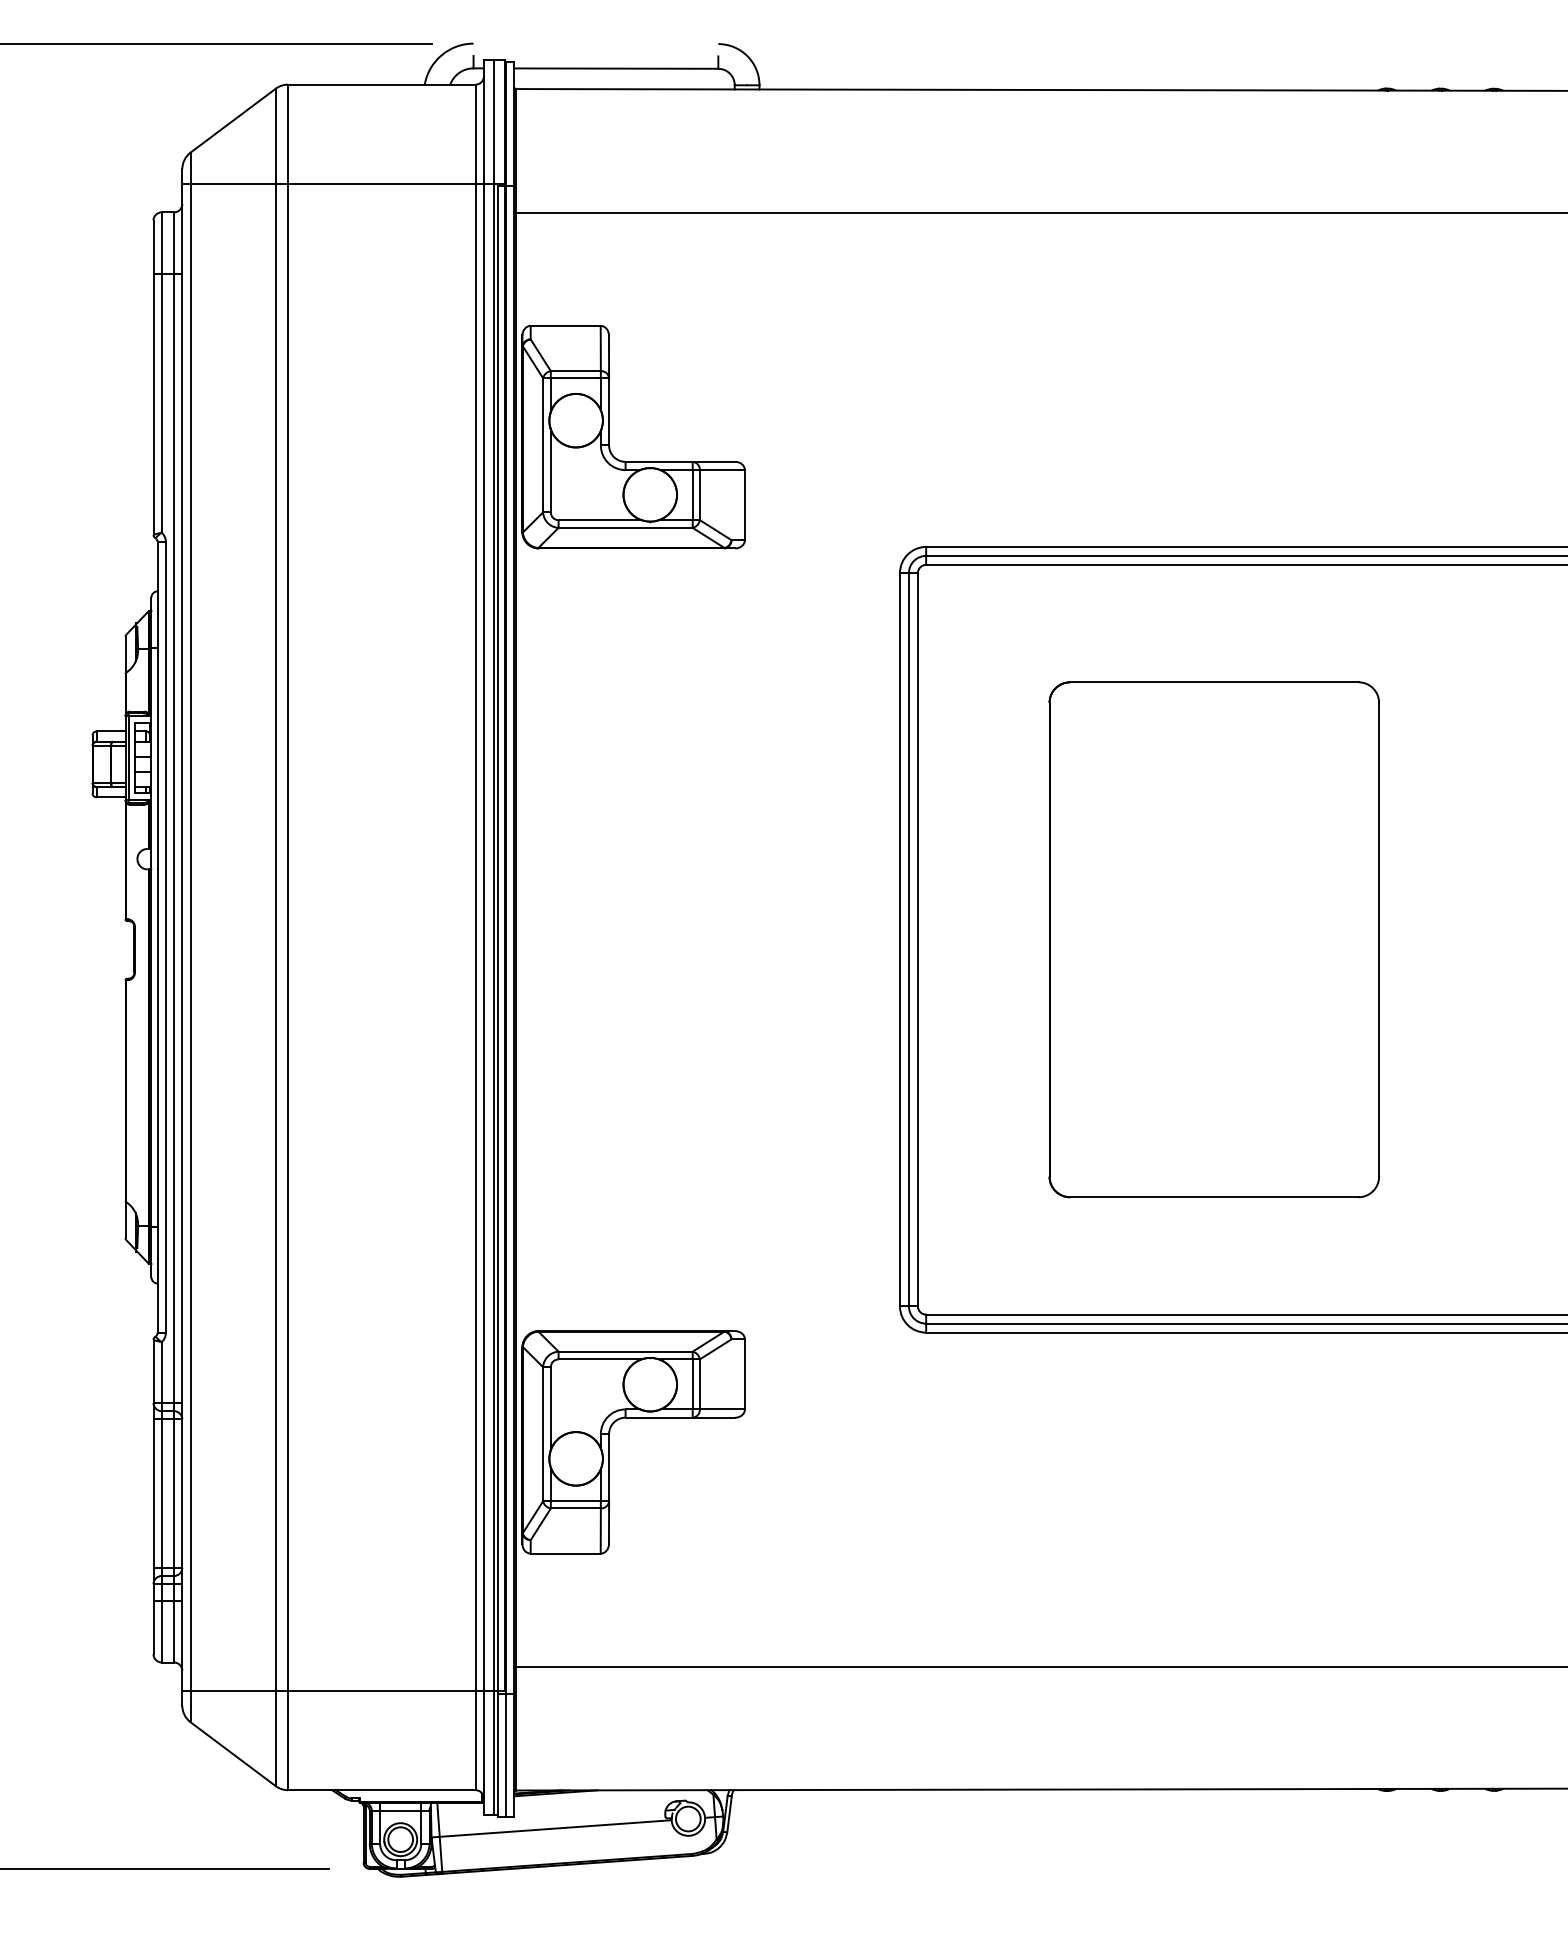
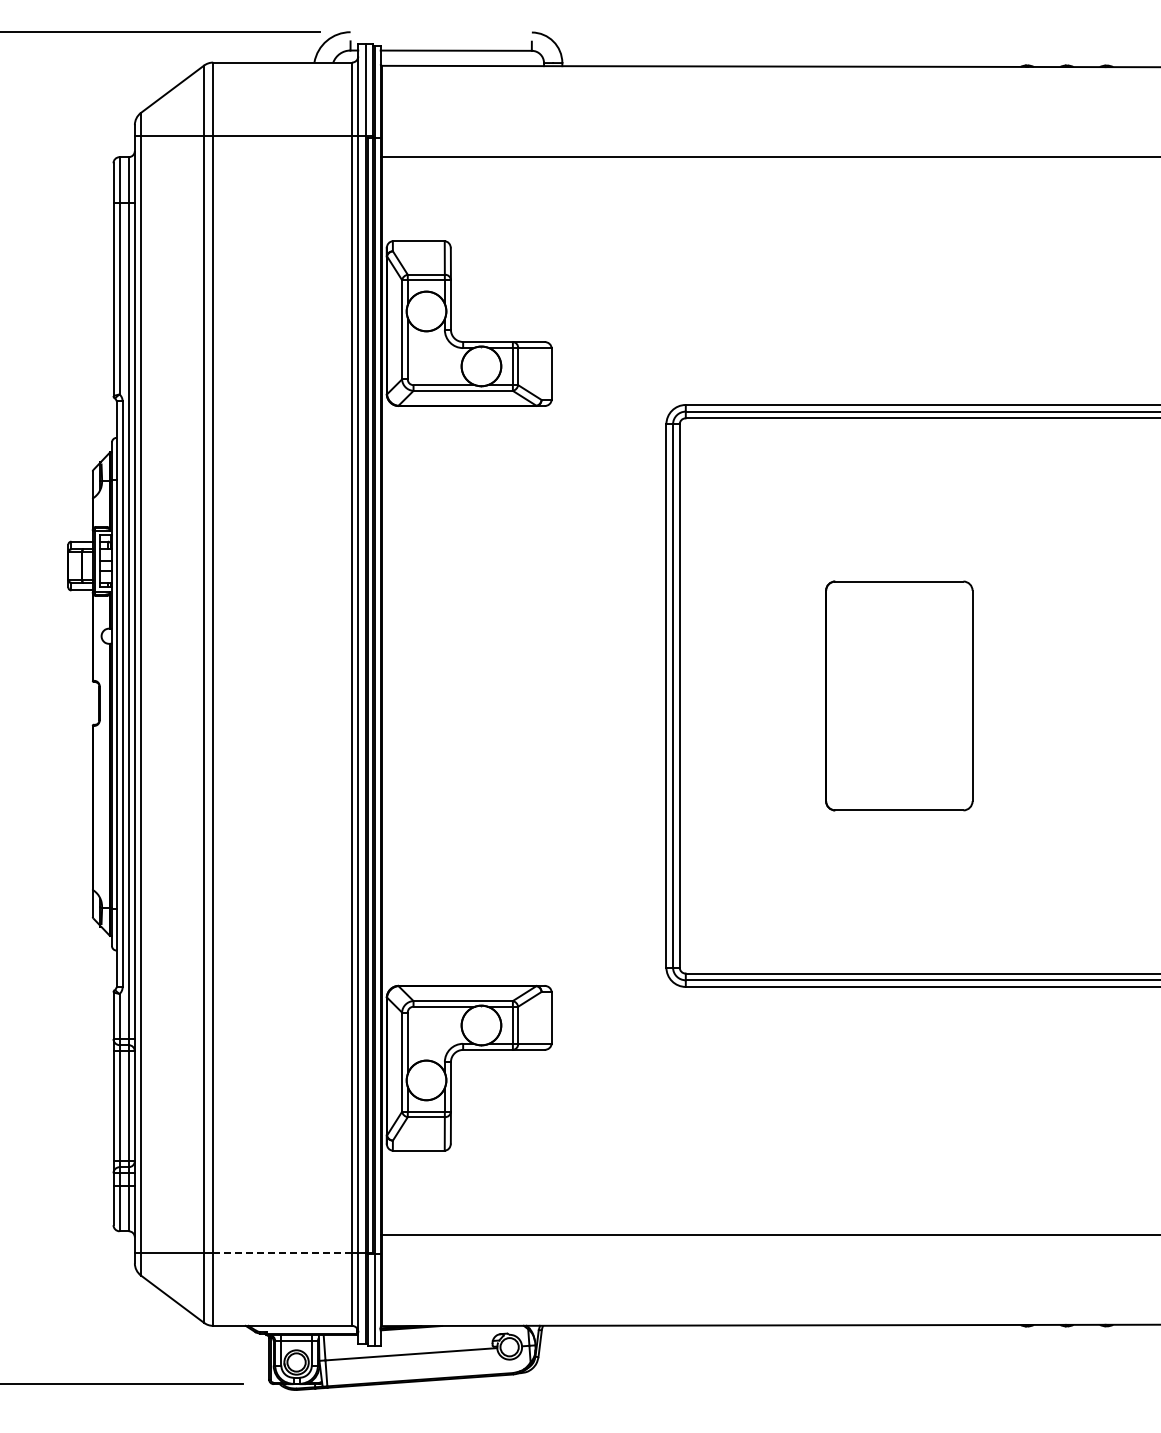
part: (1214, 939) -> (899, 695), size x0.6
line: (383, 1691) -> (283, 1252), solid -> dashed

